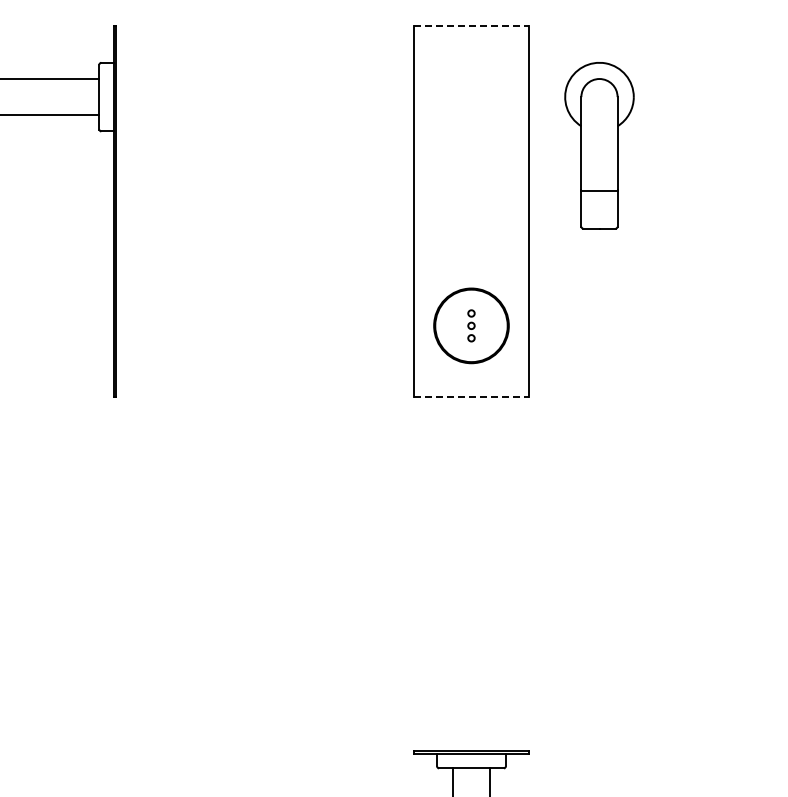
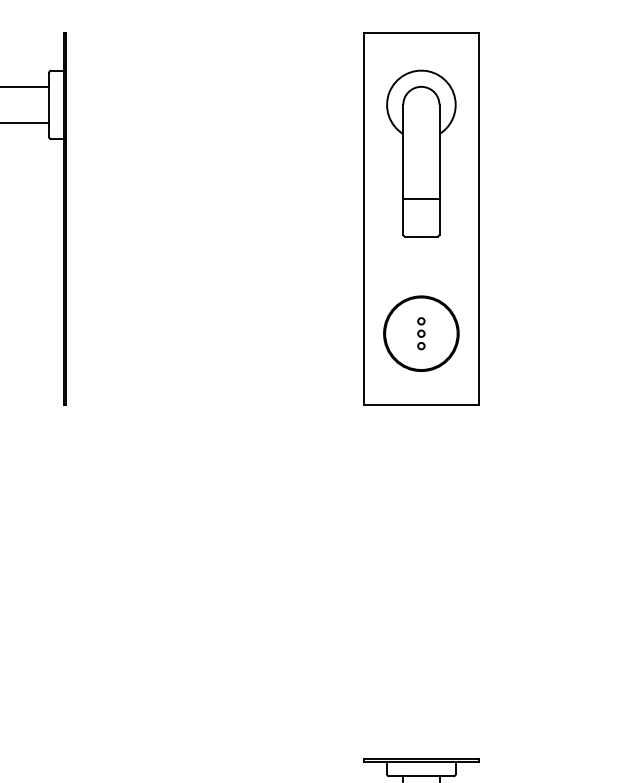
line: (471, 25) -> (421, 33), dashed -> solid
part: (599, 145) -> (421, 153), moved
line: (471, 397) -> (421, 405), dashed -> solid

